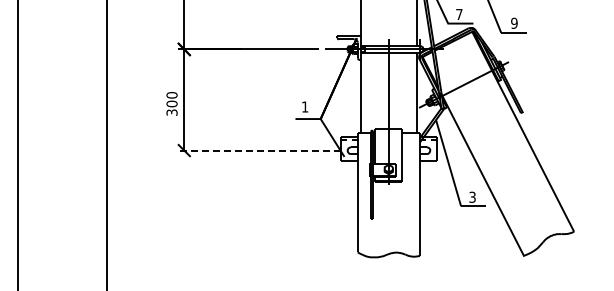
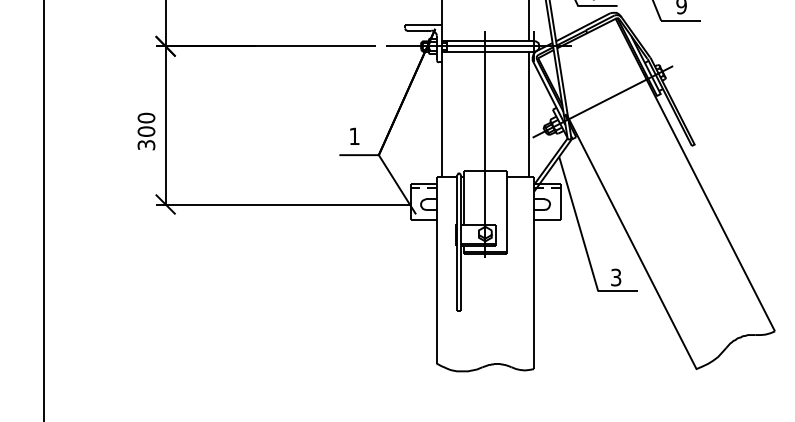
line: (259, 150) -> (283, 204), dashed -> solid

